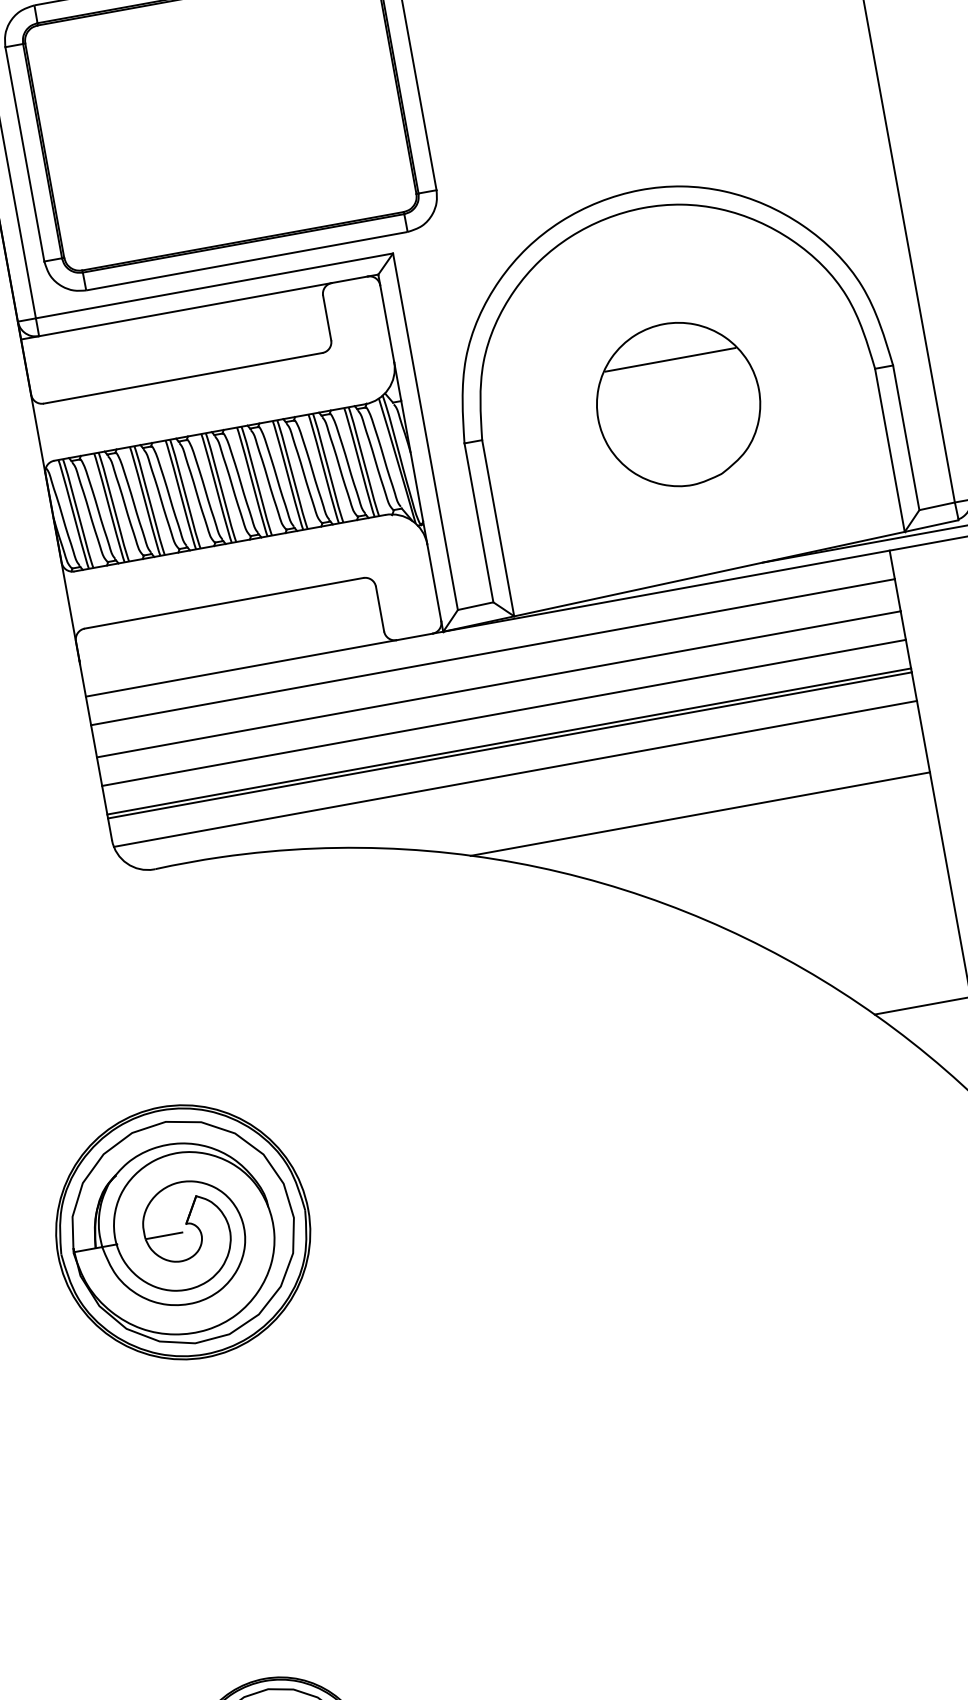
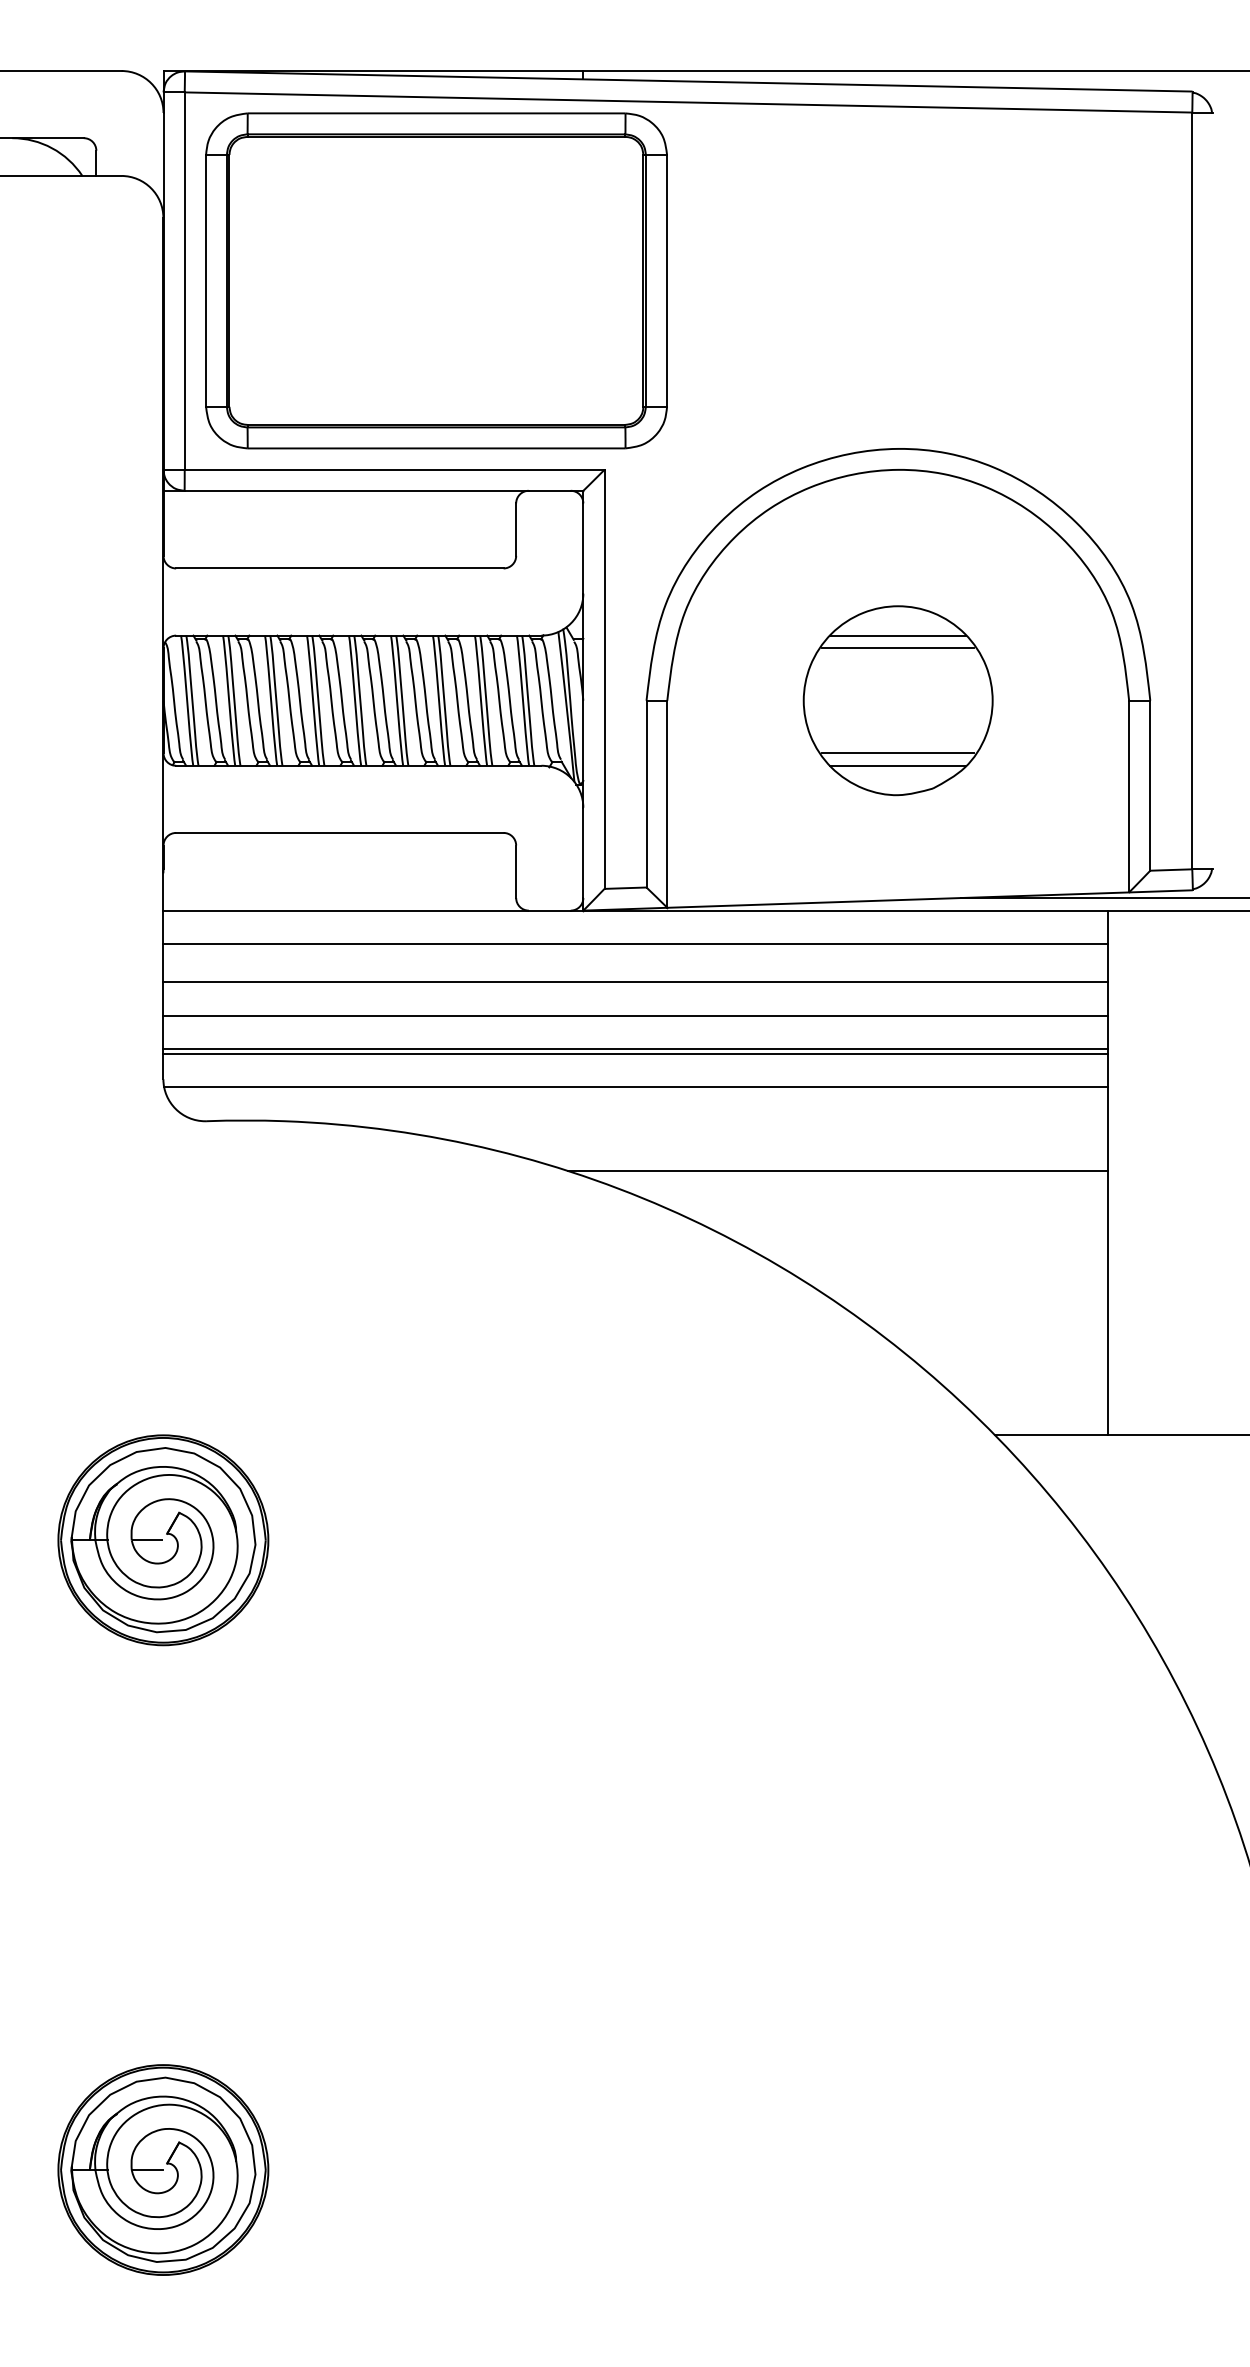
line: (668, 348) -> (898, 635), added
line: (687, 449) -> (898, 753), added
line: (688, 459) -> (898, 765), added
part: (183, 1232) -> (163, 1540), size x0.71

